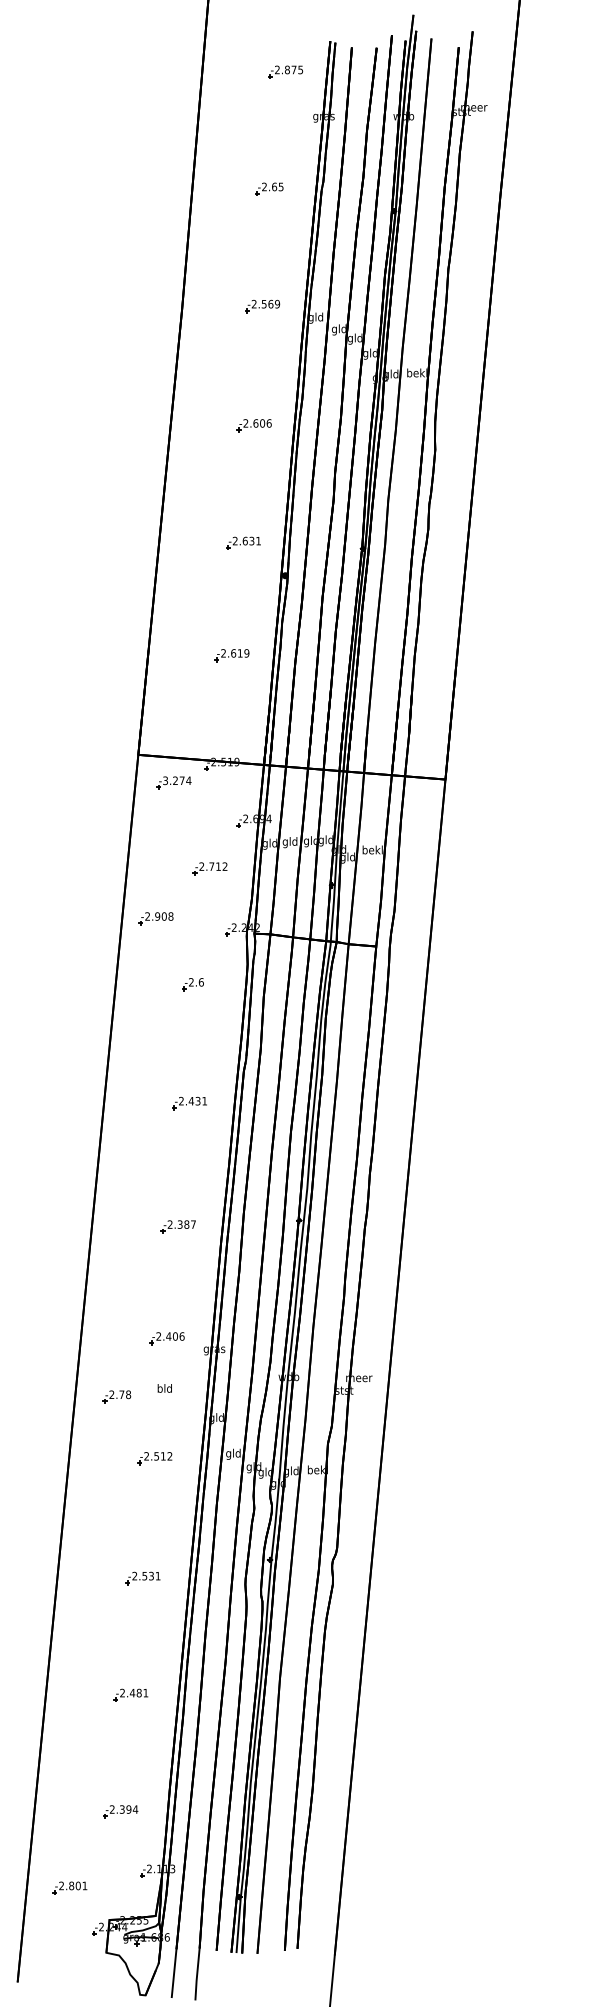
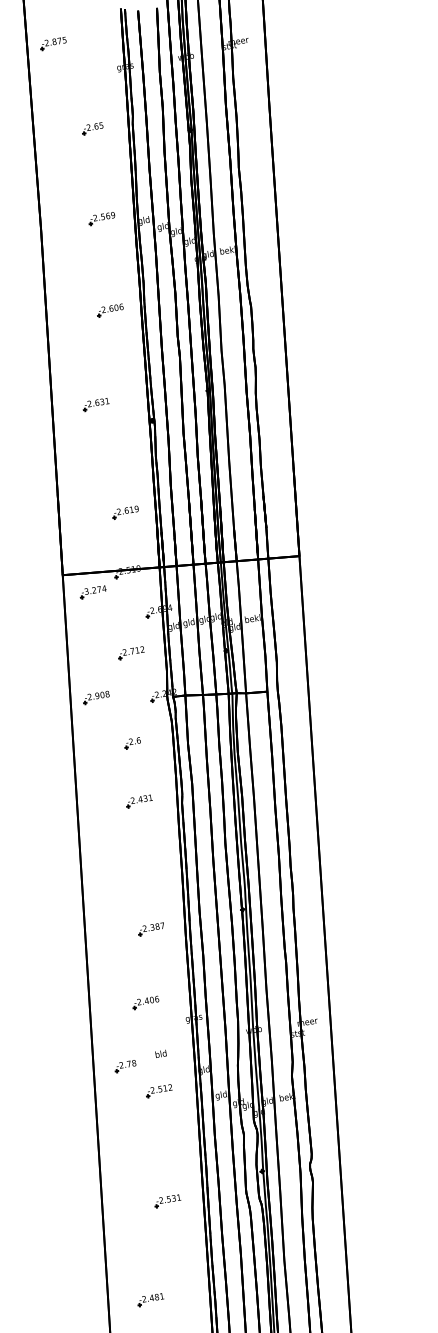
part: (285, 71) -> (53, 43), moved
part: (243, 542) -> (96, 404), moved
part: (231, 655) -> (125, 512), moved
part: (189, 1103) -> (139, 801), moved
part: (166, 1338) -> (145, 1002), moved
part: (154, 1458) -> (158, 1091), moved
part: (130, 1694) -> (150, 1299), moved

